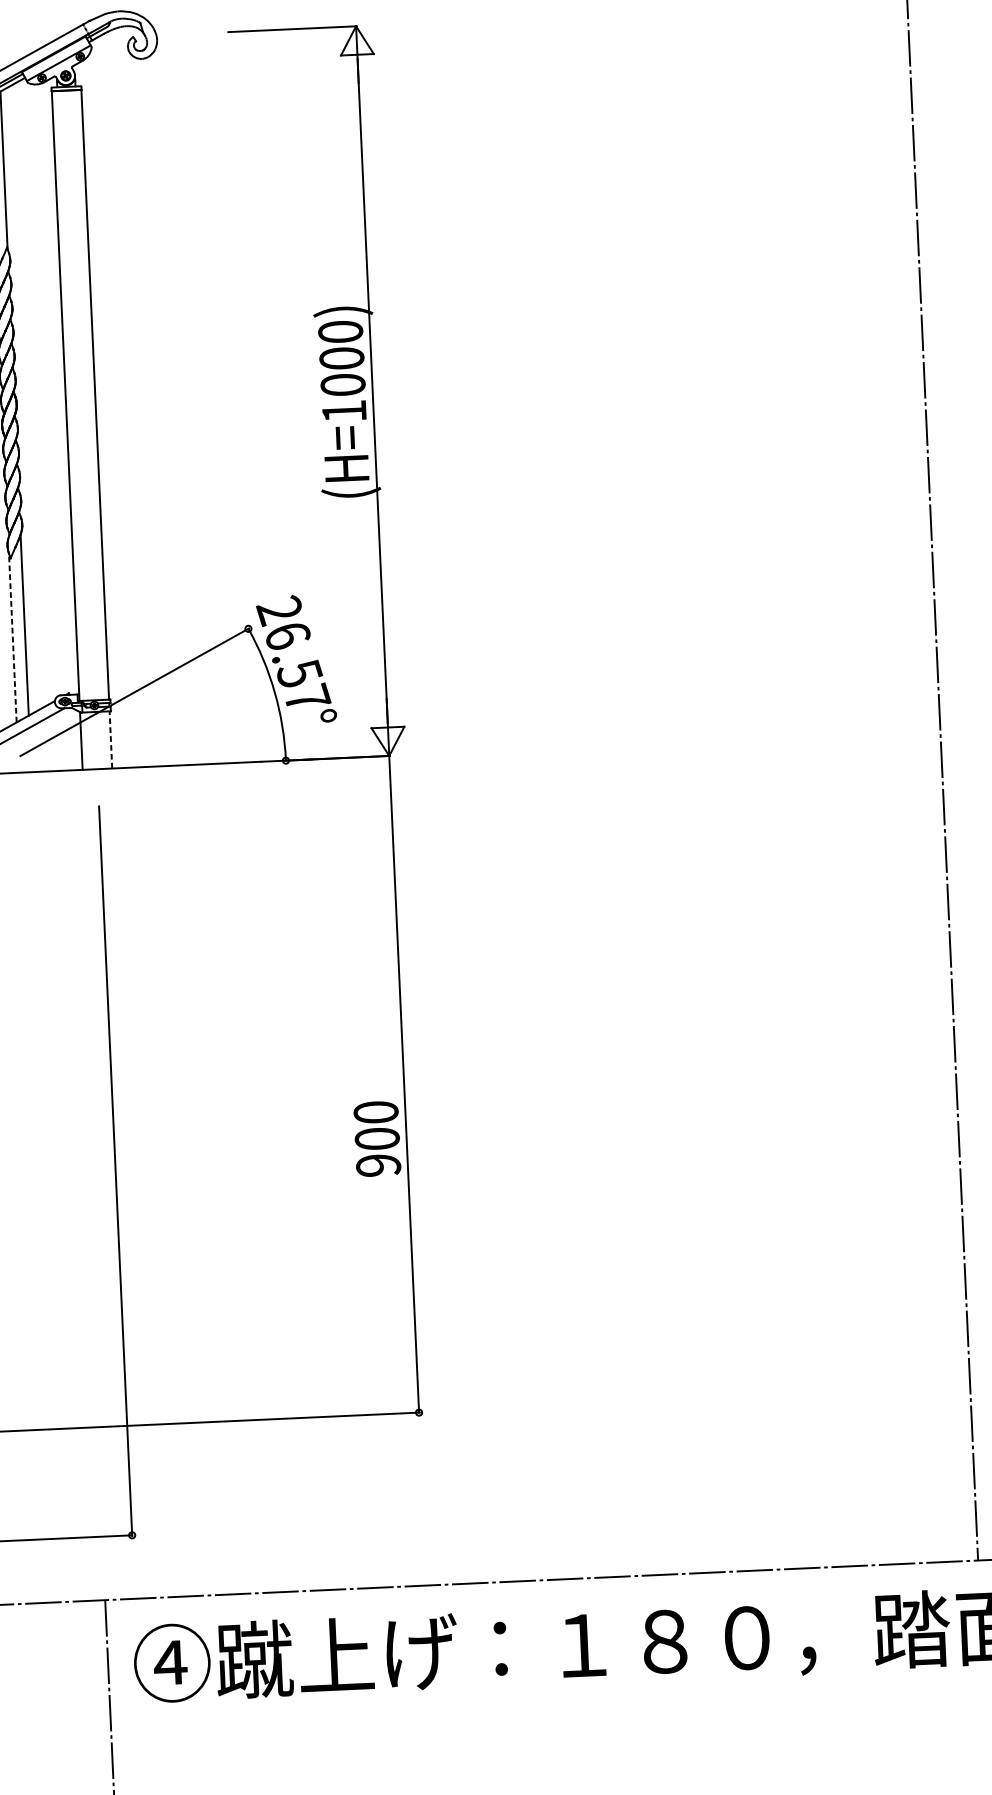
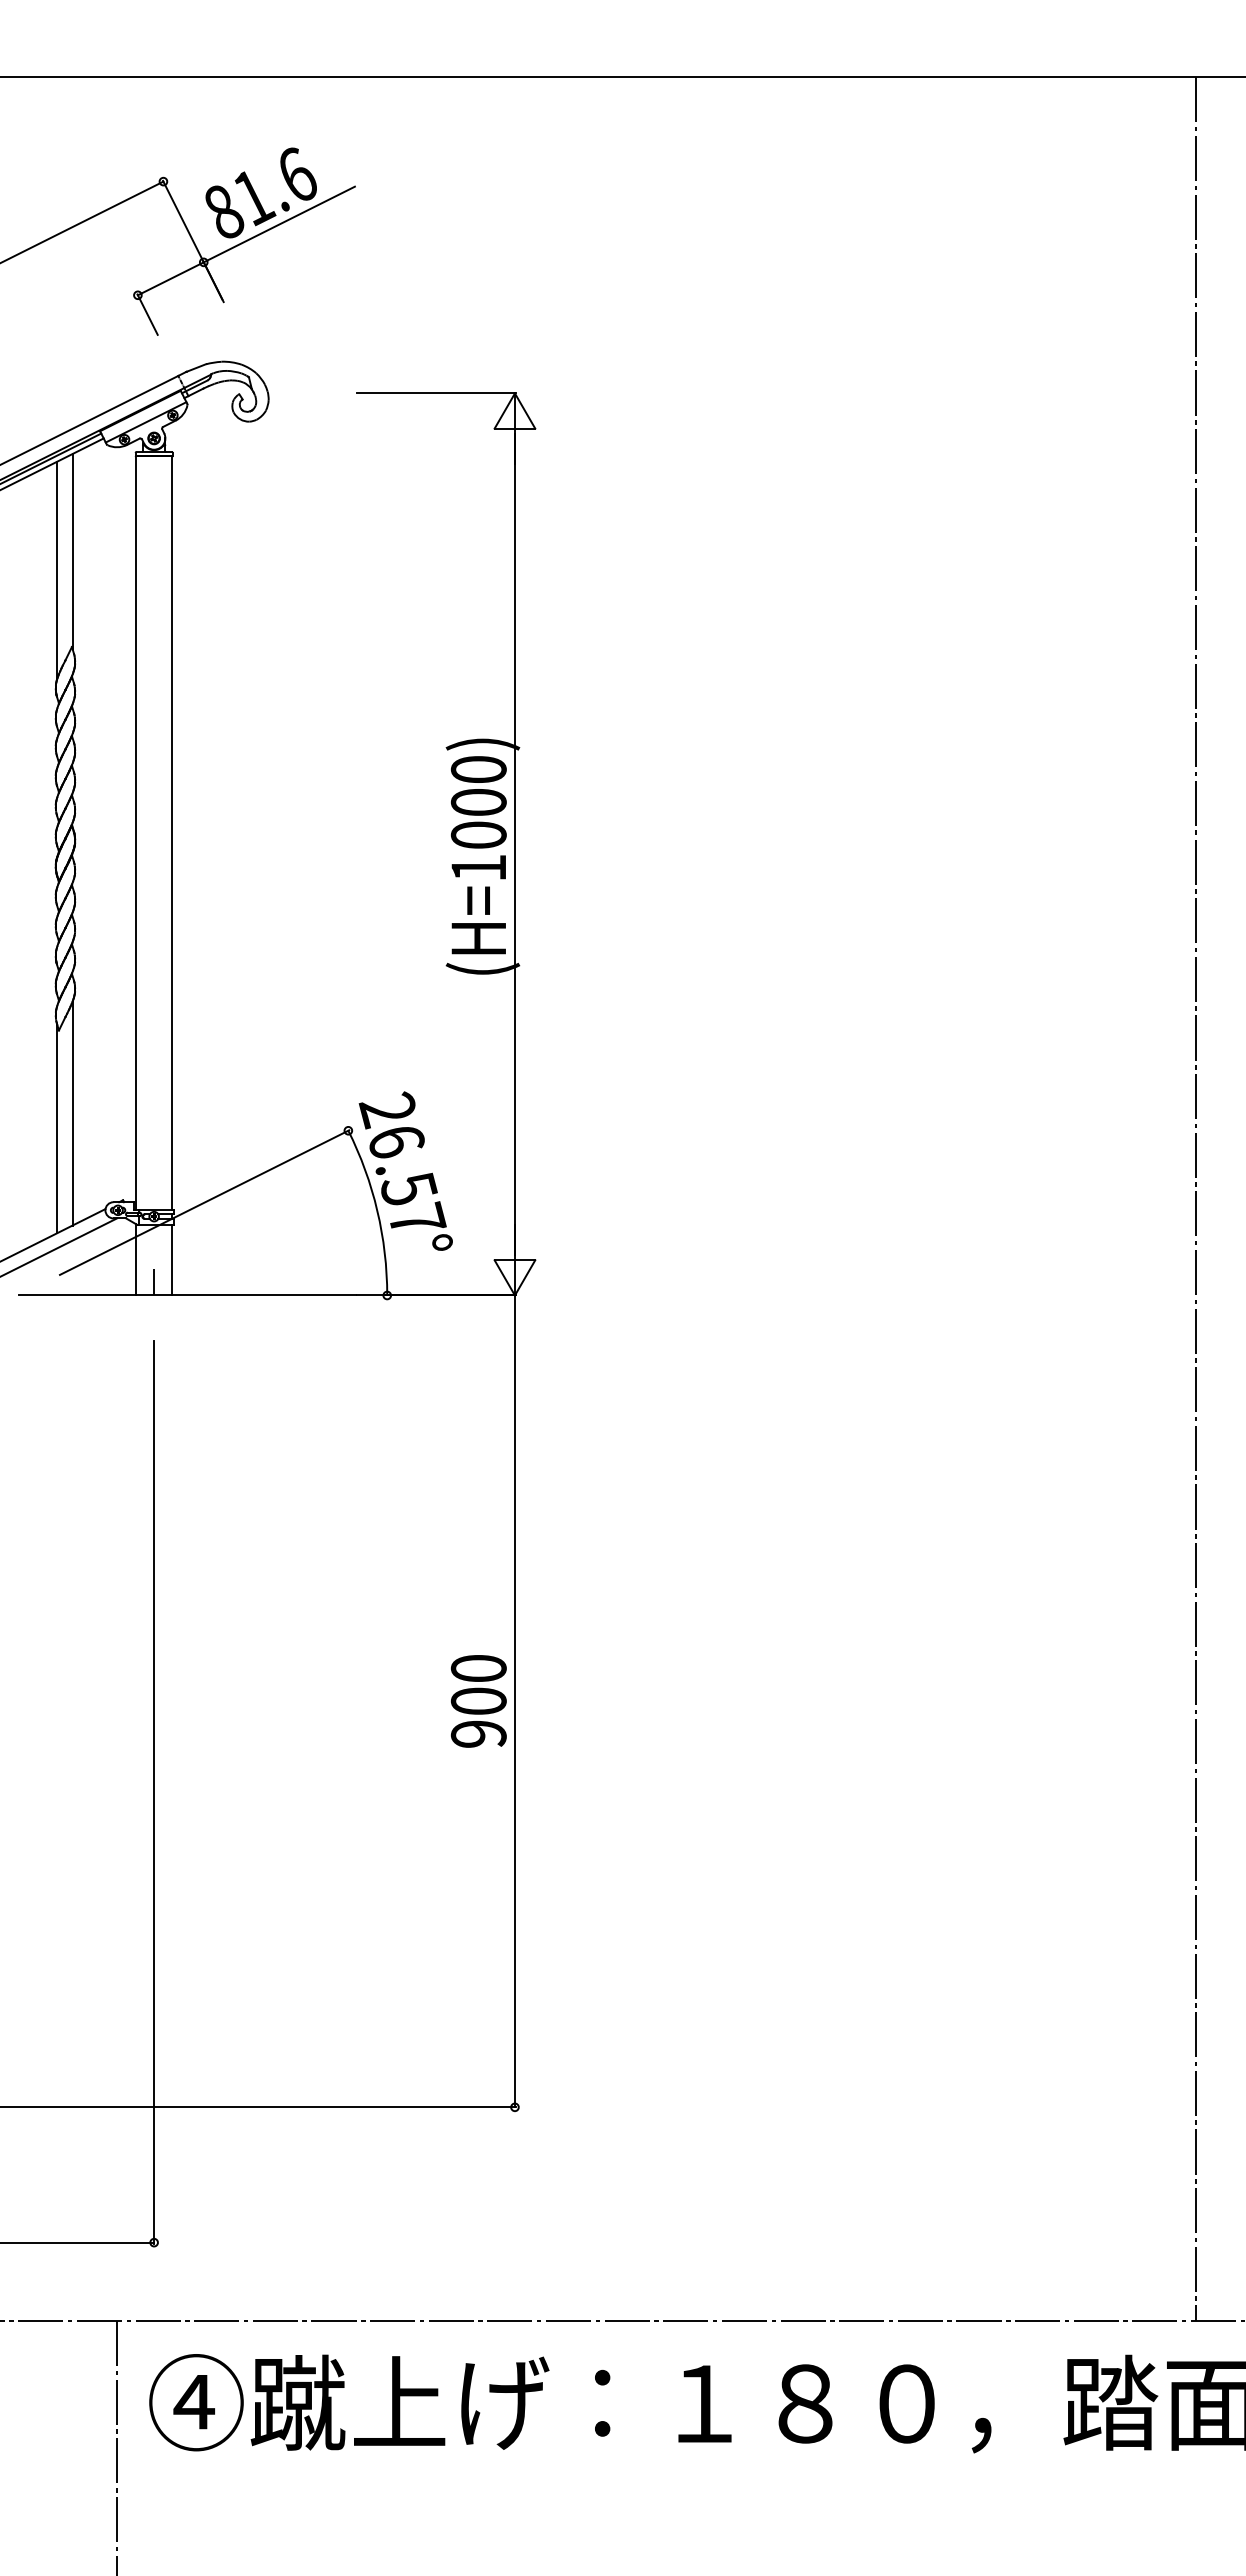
line: (13, 637) -> (57, 1128), dashed -> solid
line: (110, 739) -> (172, 1259), dashed -> solid
line: (97, 757) -> (154, 1281), added
text: (377, 1139) -> (478, 1701), moved

